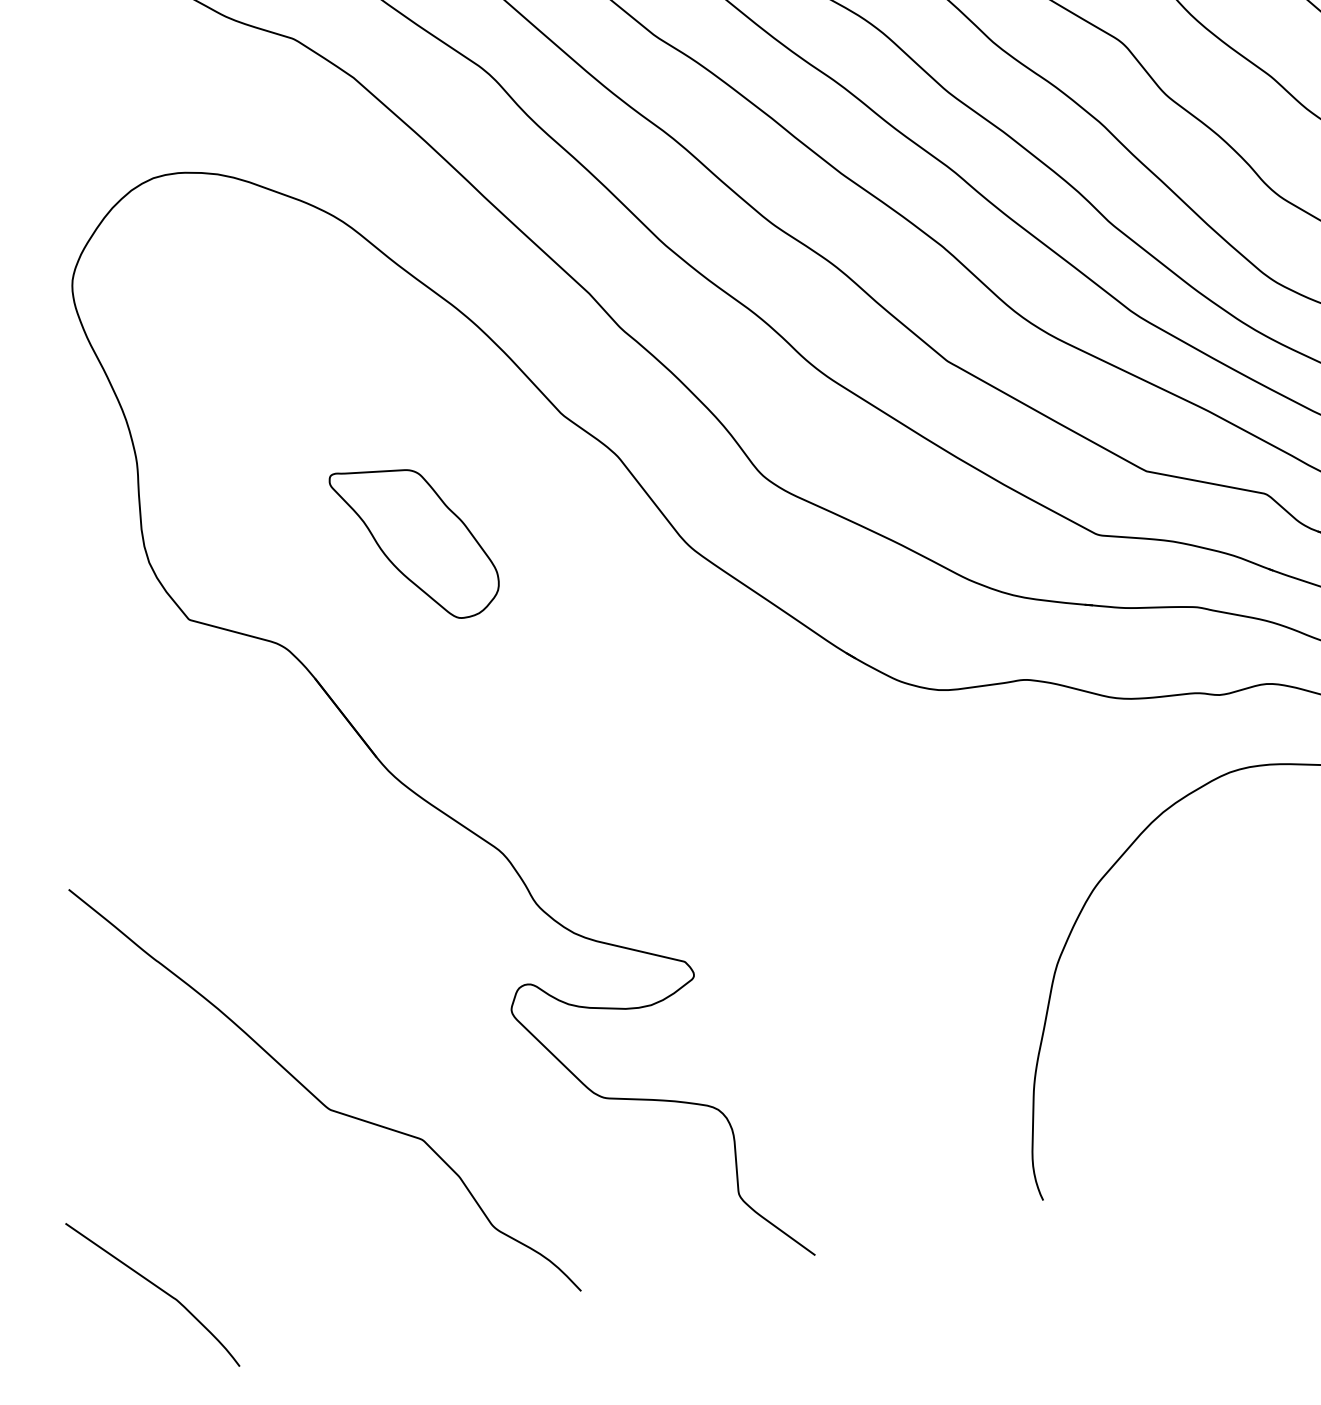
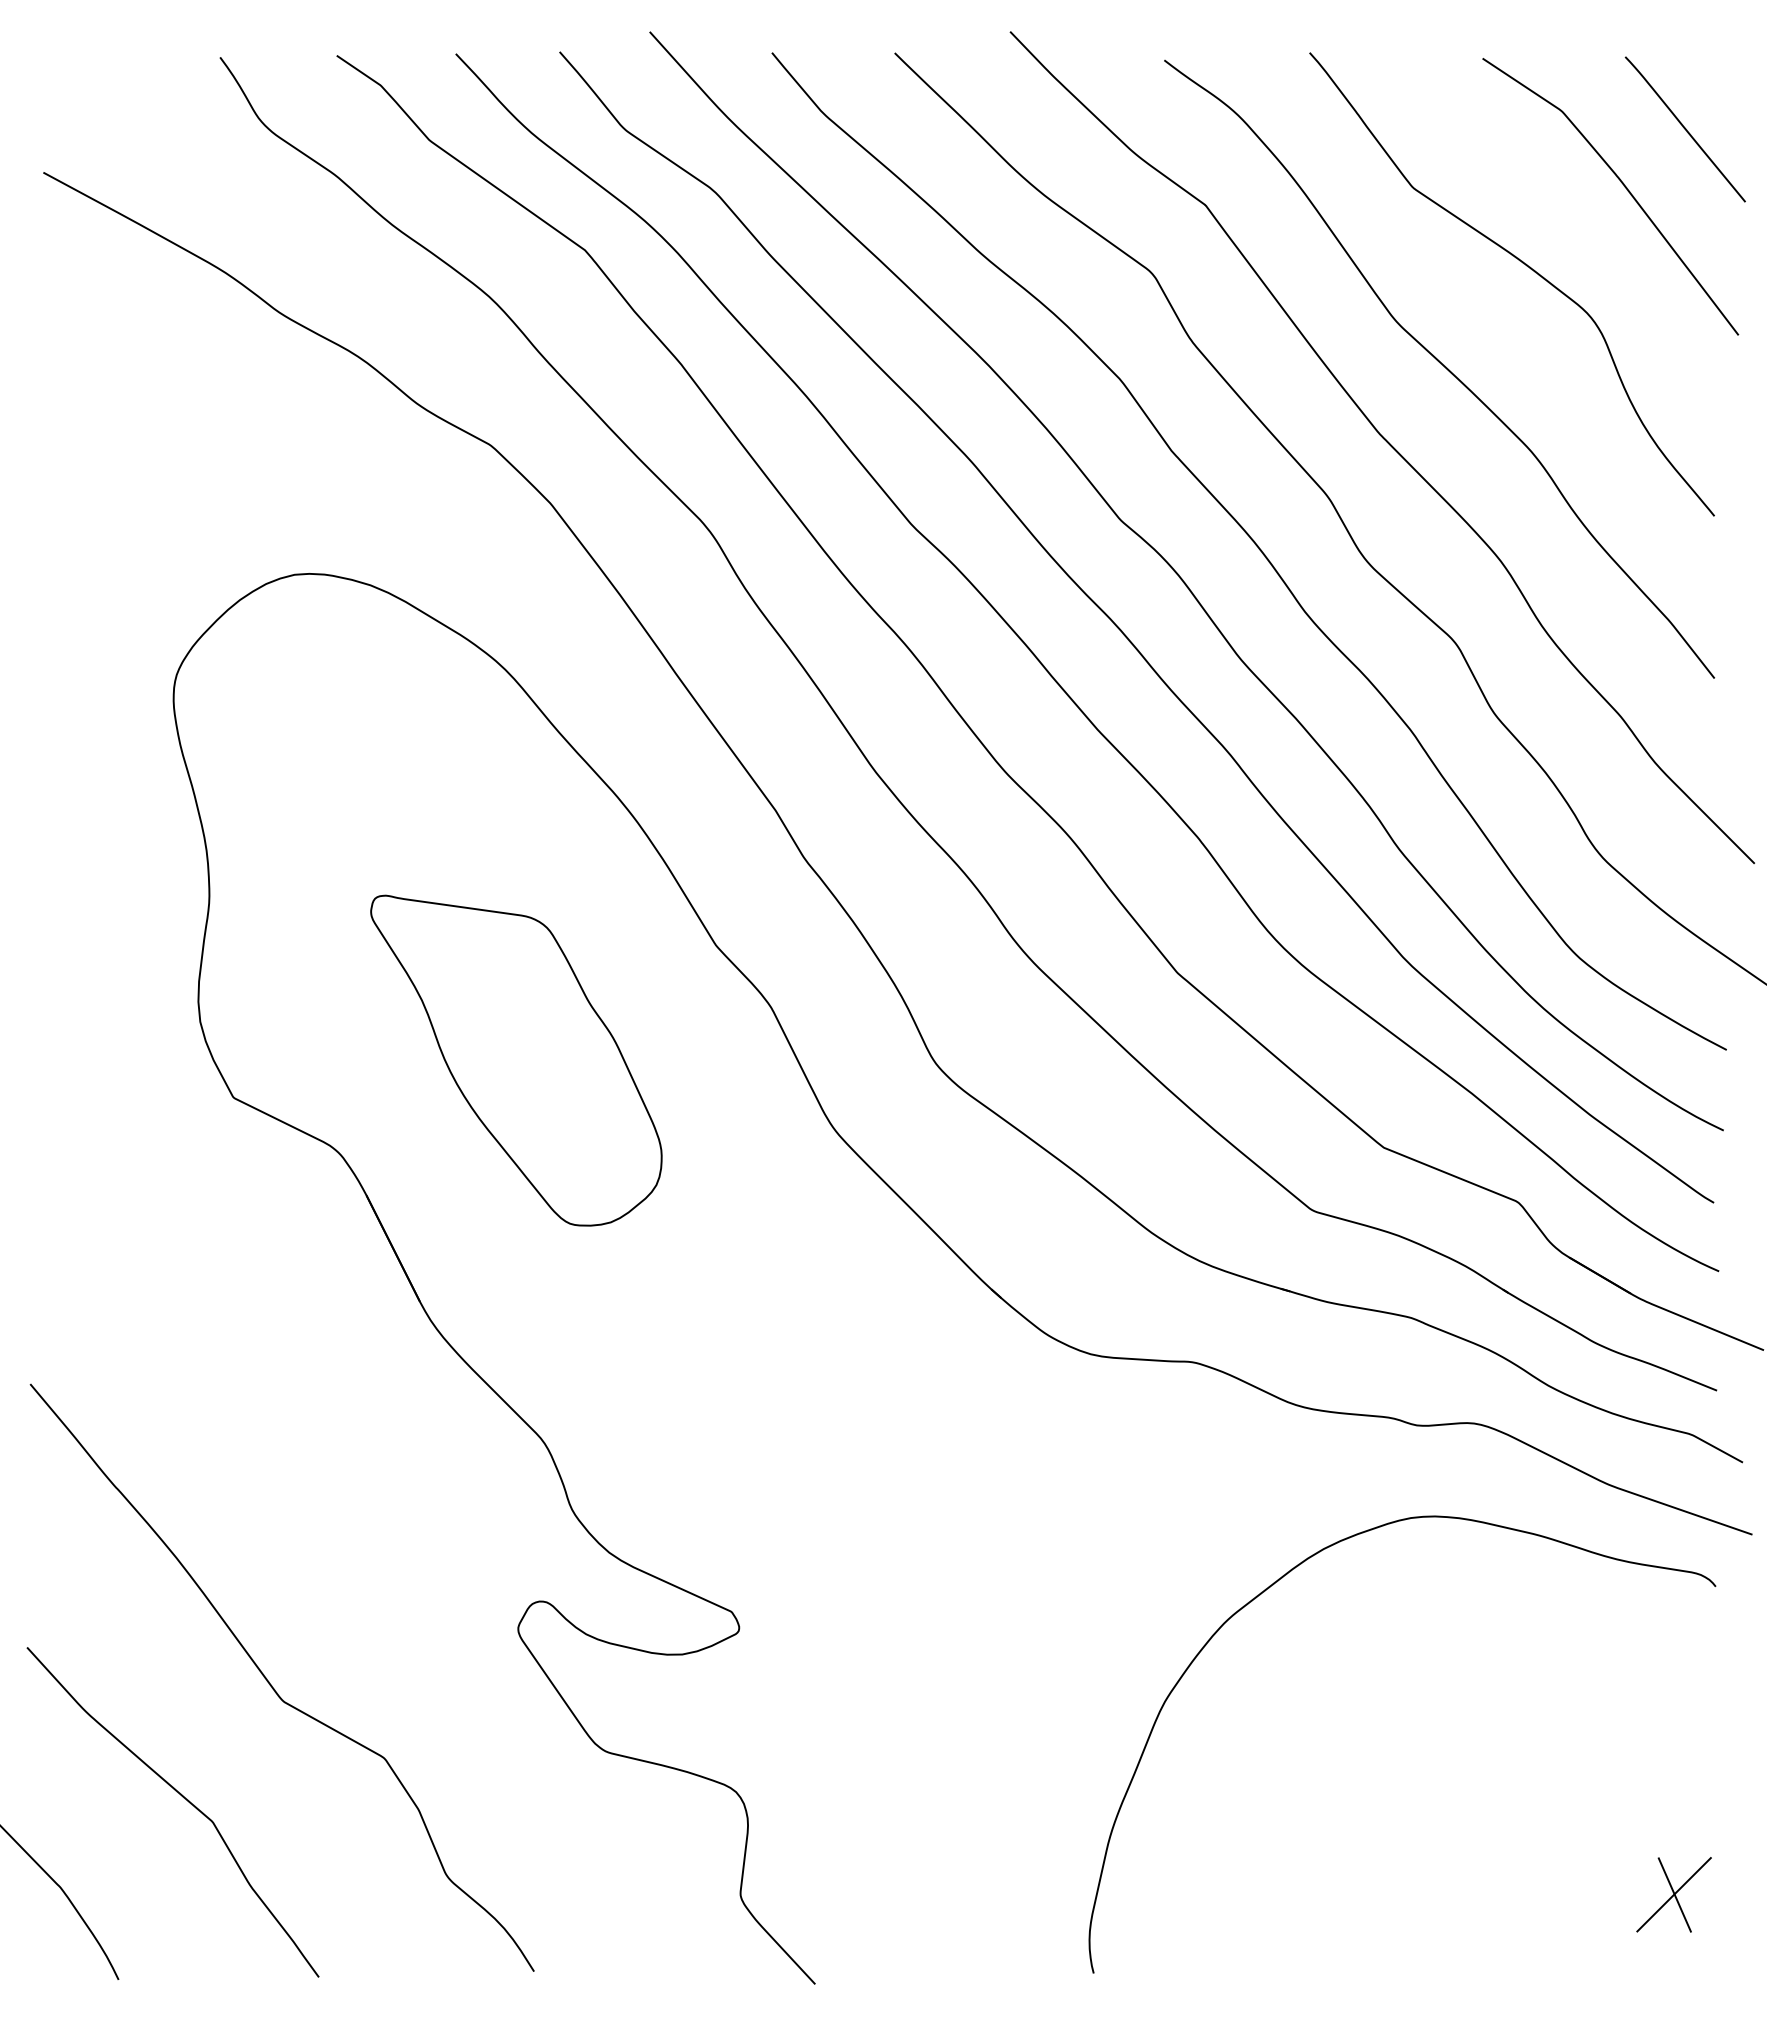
part: (416, 542) -> (516, 1060), size x1.67
curve: (263, 1206) -> (183, 1798), added

